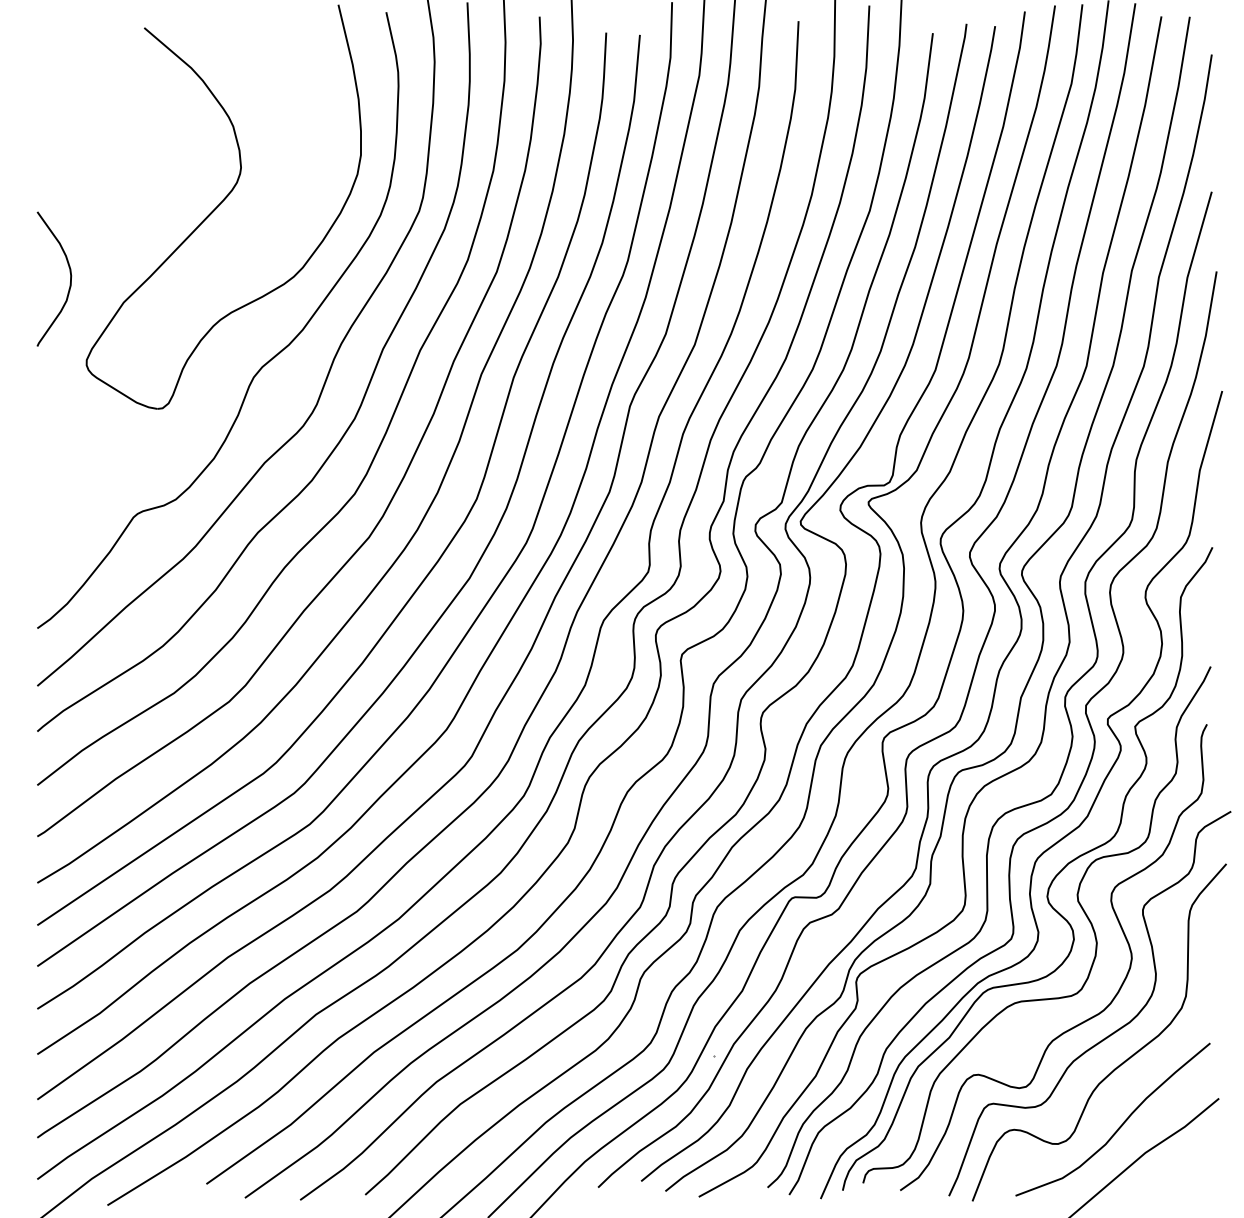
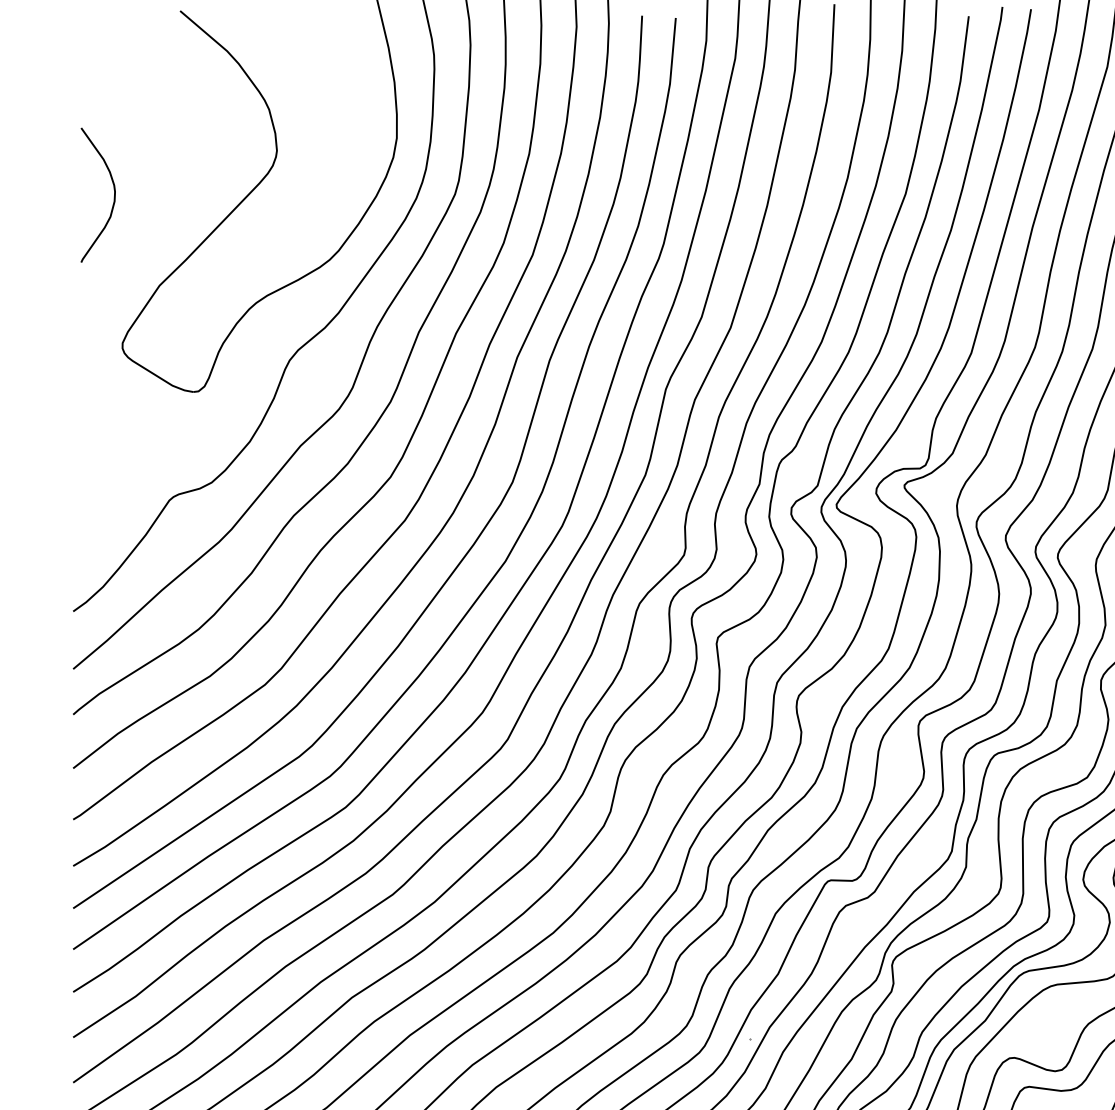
curve: (69, 283) -> (113, 199), moved

